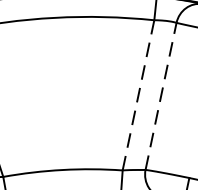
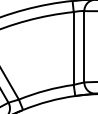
line: (138, 93) -> (73, 47), dashed -> solid
line: (161, 95) -> (84, 46), dashed -> solid

